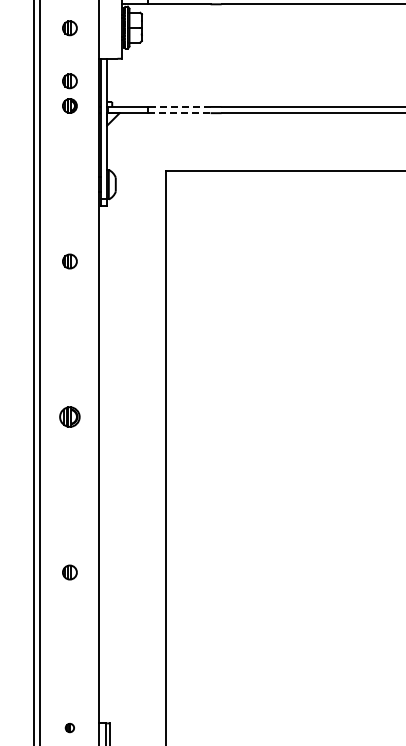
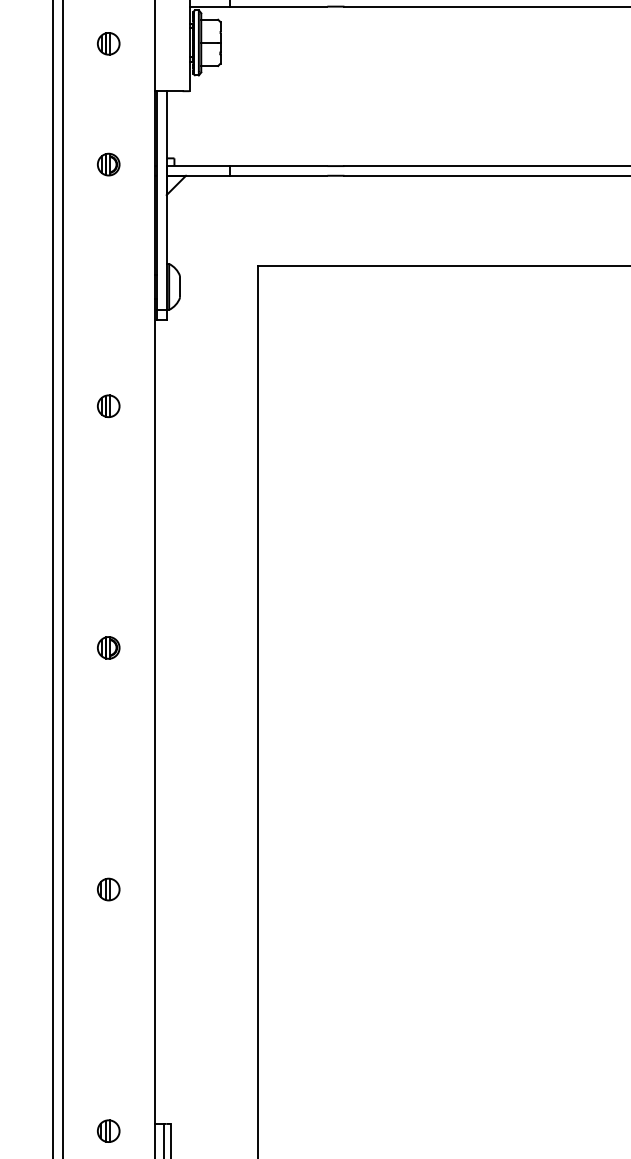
part: (69, 81) -> (108, 126), removed
line: (178, 106) -> (277, 165), dashed -> solid
line: (179, 113) -> (278, 176), dashed -> solid
part: (69, 416) -> (108, 647), size x0.71
part: (69, 727) -> (108, 1130), size x1.67

